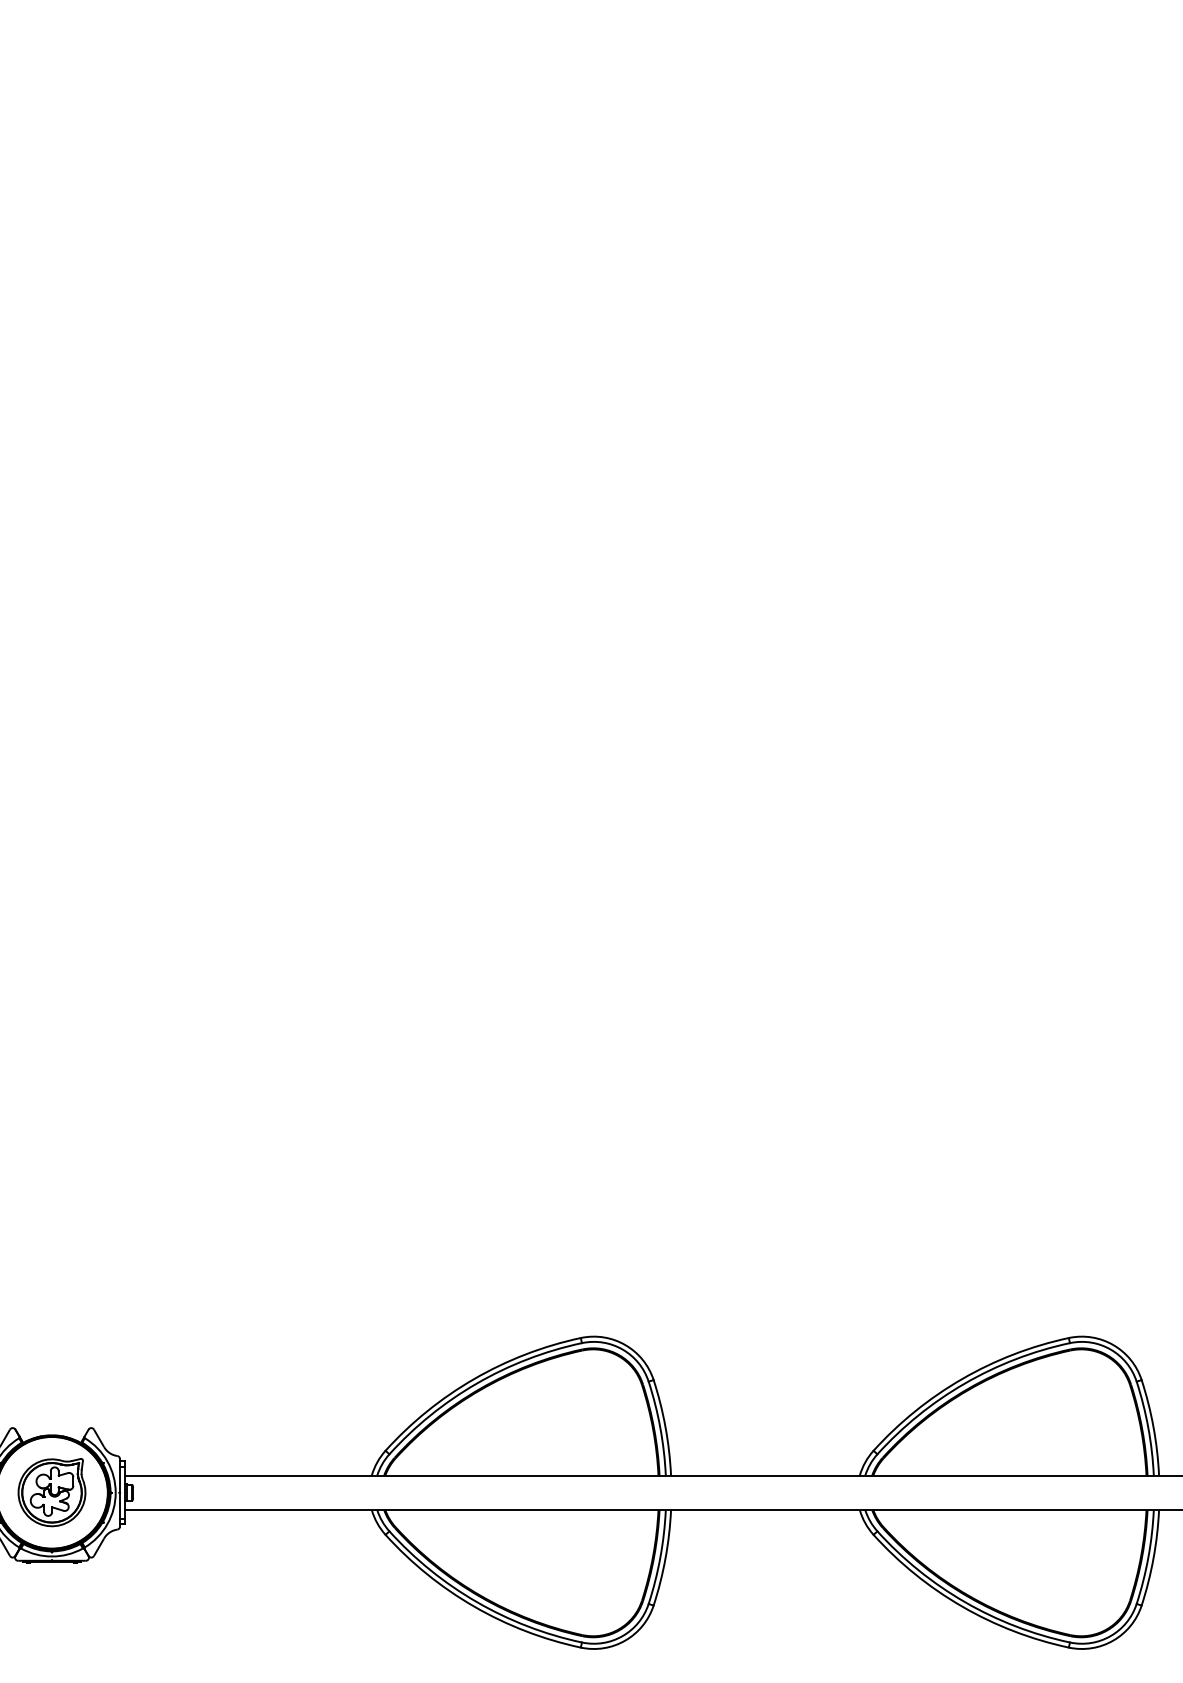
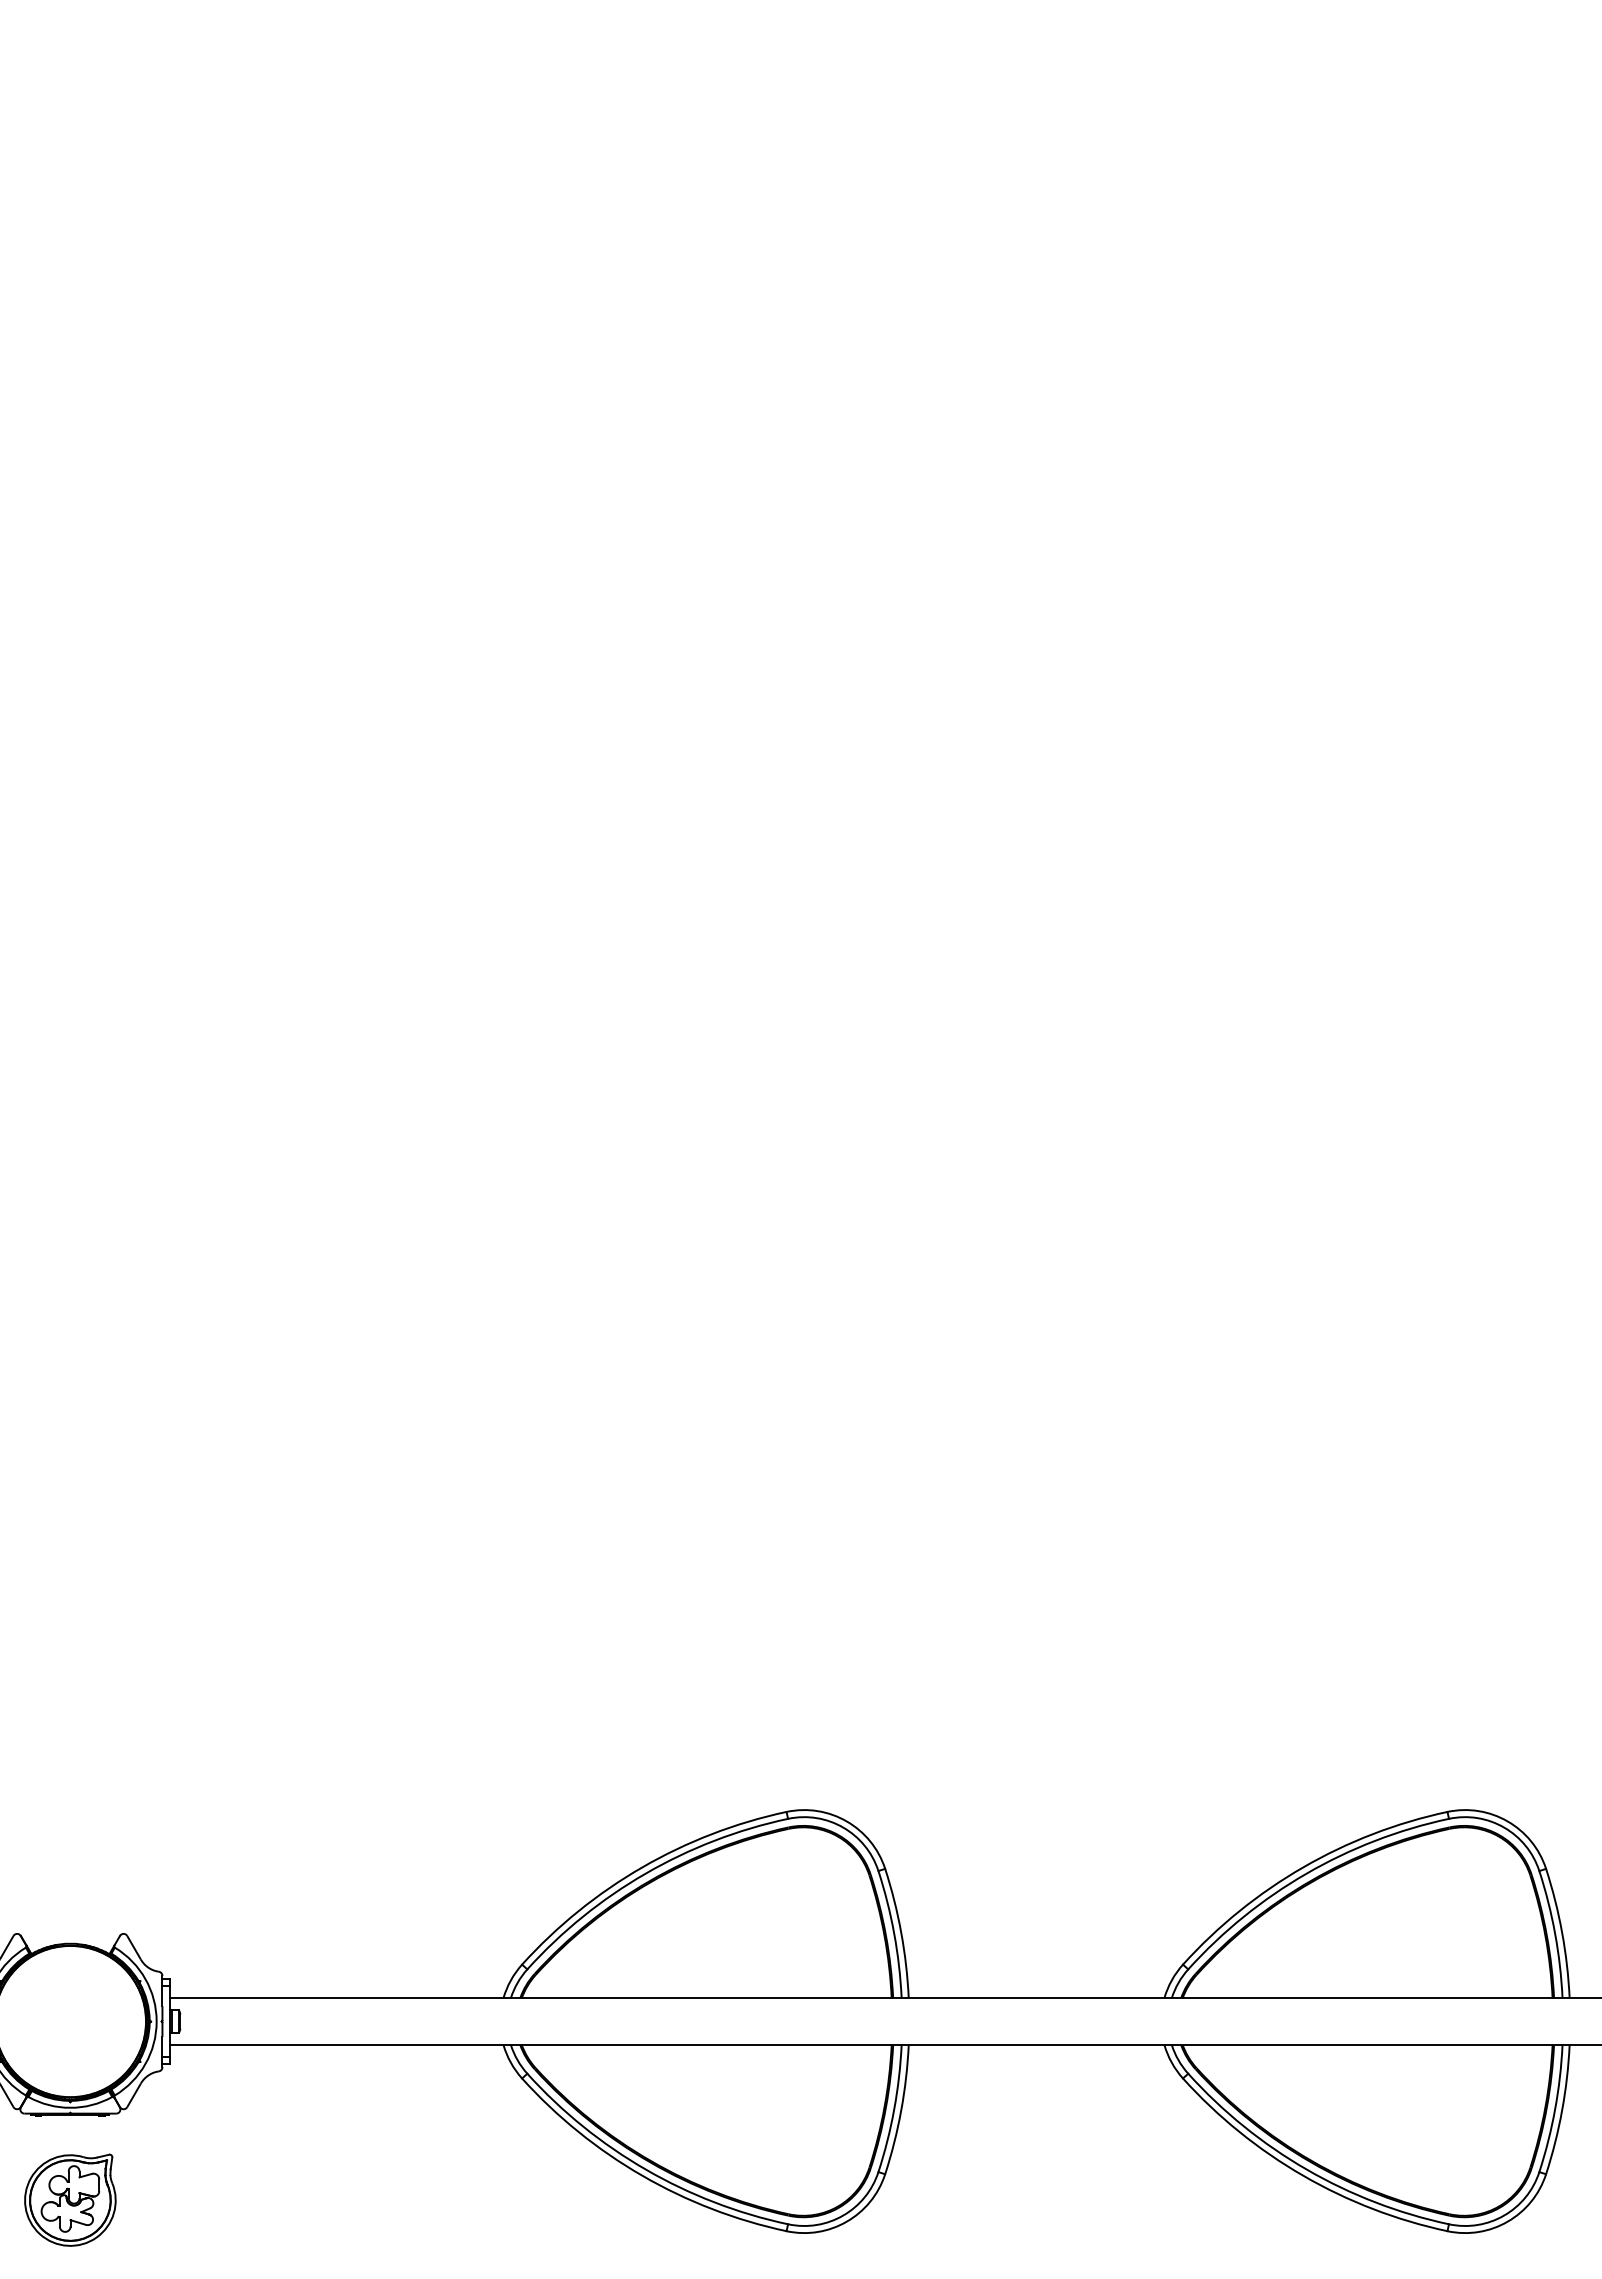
part: (52, 1492) -> (70, 2199), moved

